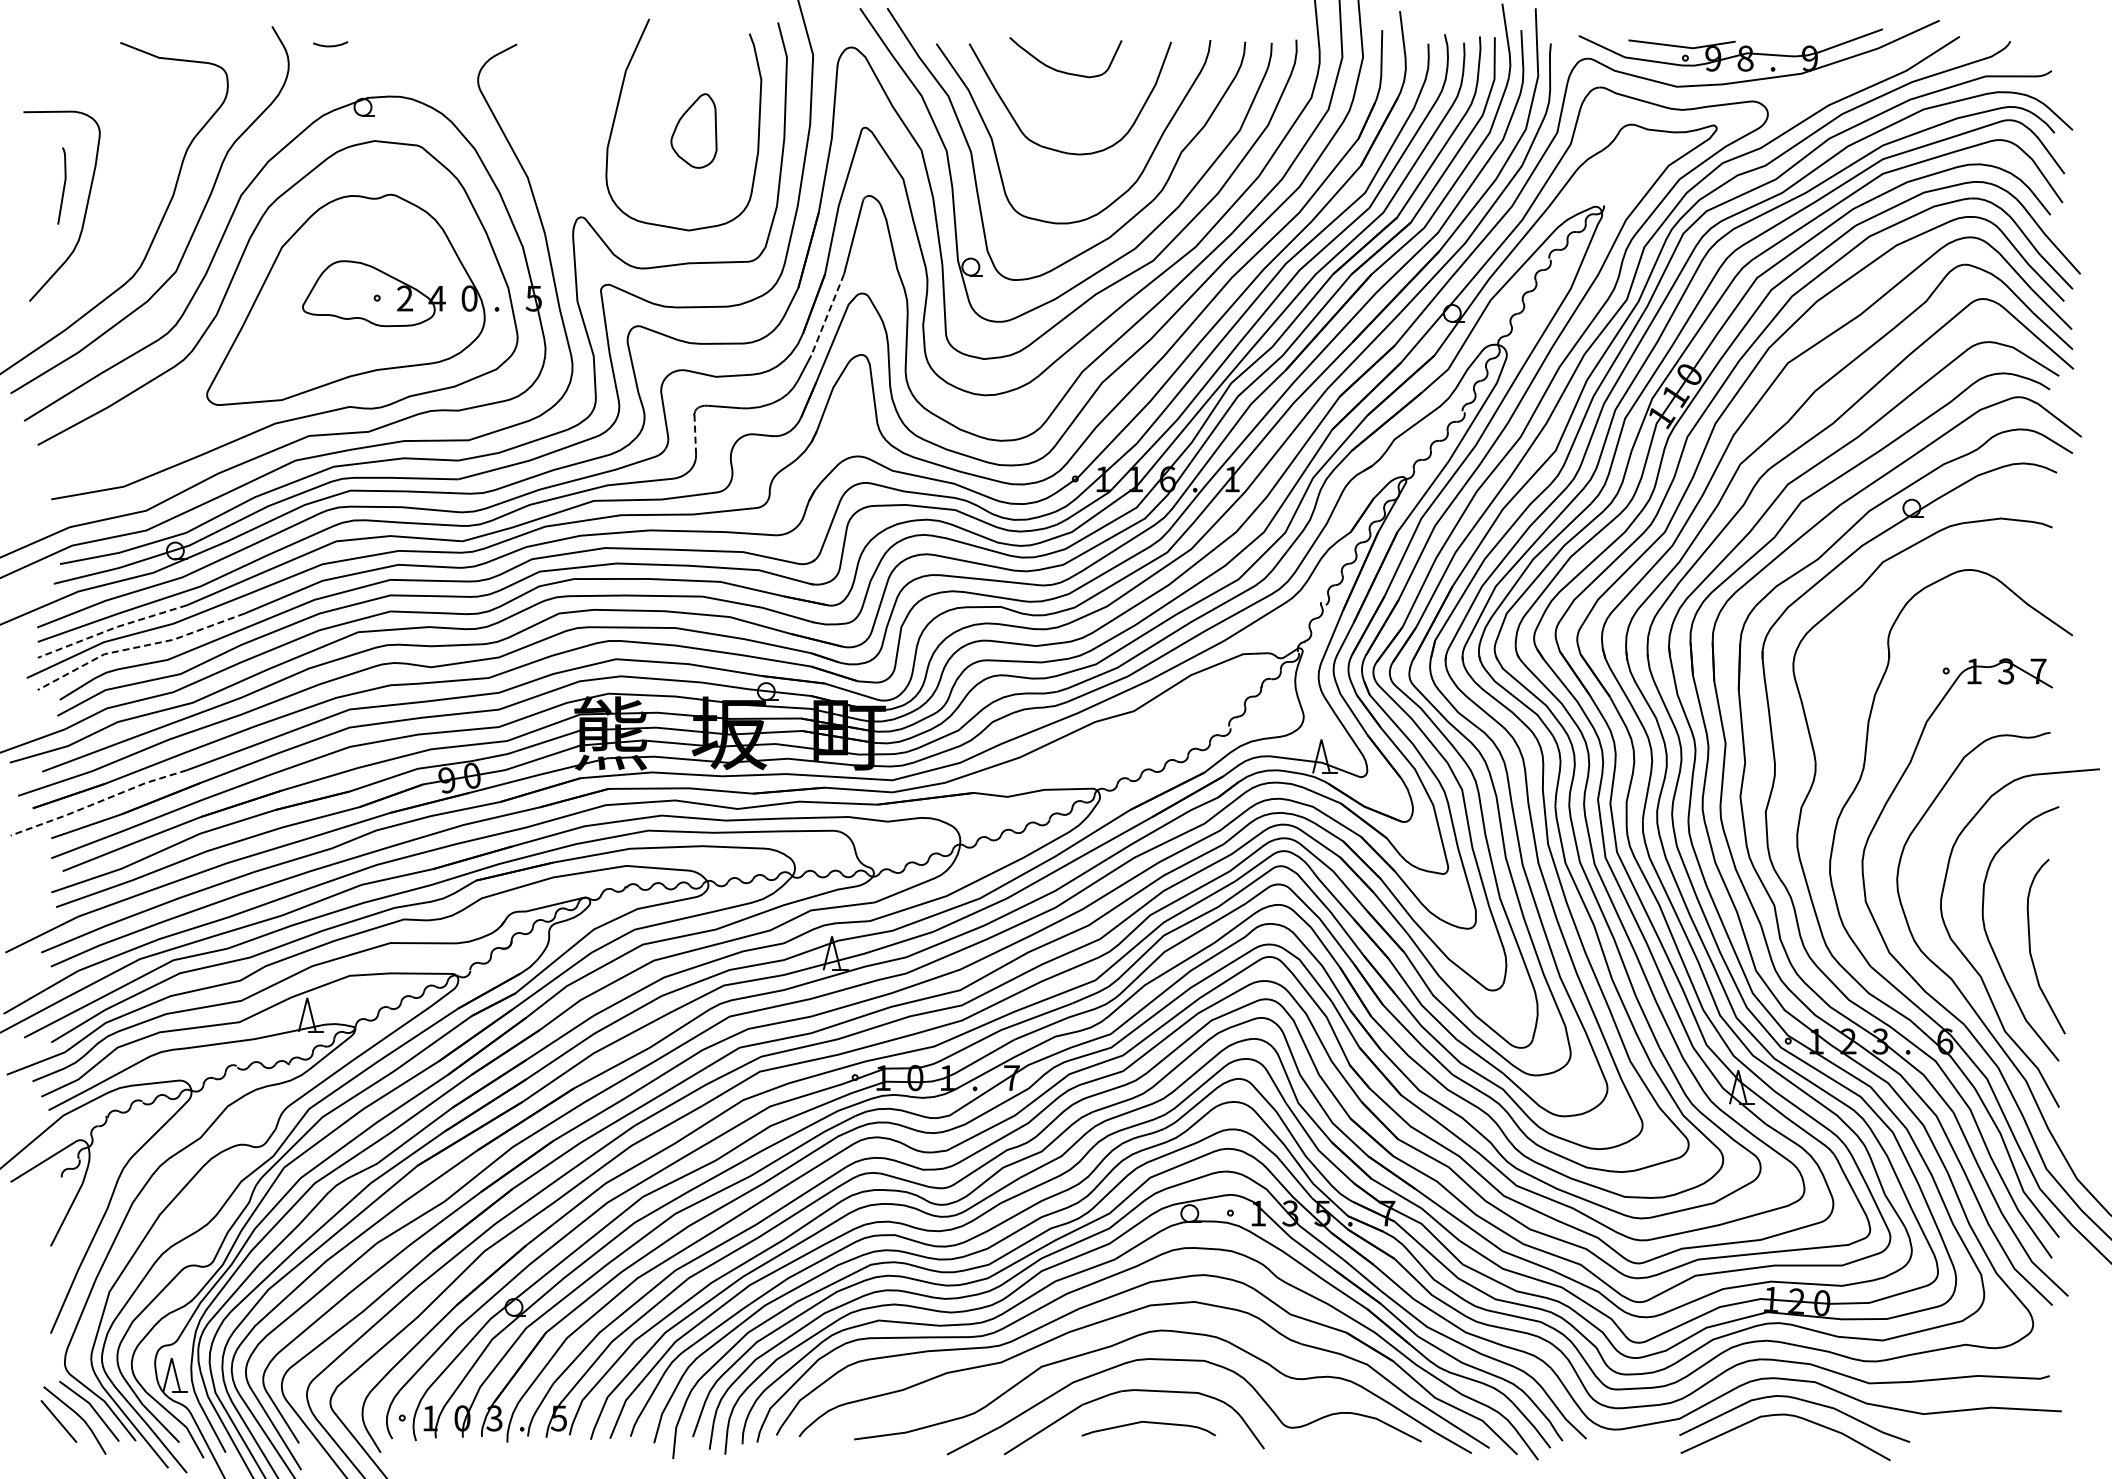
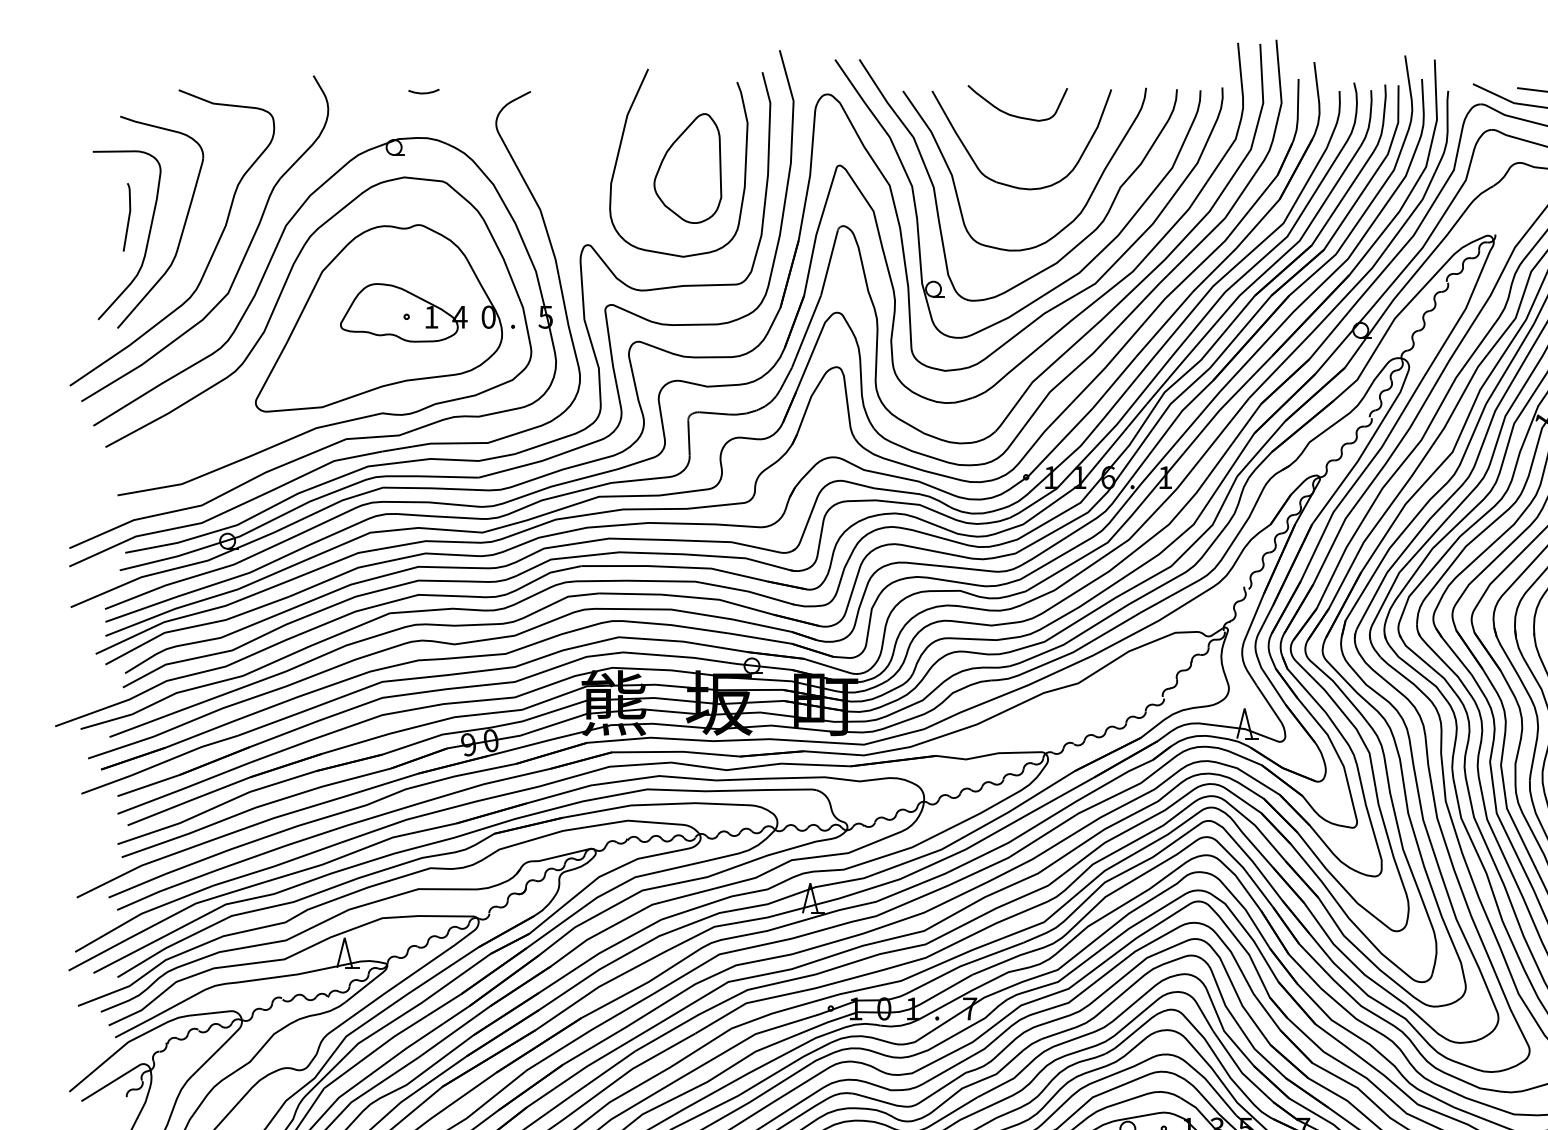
curve: (330, 45) -> (423, 92), moved
part: (693, 130) -> (687, 168), size x1.67
part: (124, 199) -> (182, 229), added
text: (405, 298) -> (431, 317), 2 -> 1
line: (827, 314) -> (806, 331), dashed -> solid
line: (695, 434) -> (689, 437), dashed -> solid
line: (112, 628) -> (171, 609), dashed -> solid
line: (139, 646) -> (195, 625), dashed -> solid
line: (98, 802) -> (159, 764), dashed -> solid

